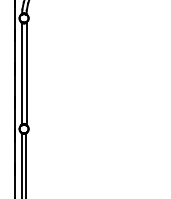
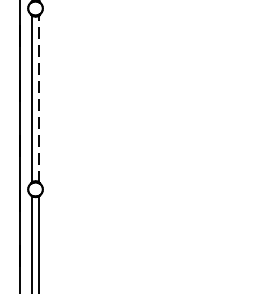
line: (26, 73) -> (39, 98), solid -> dashed

